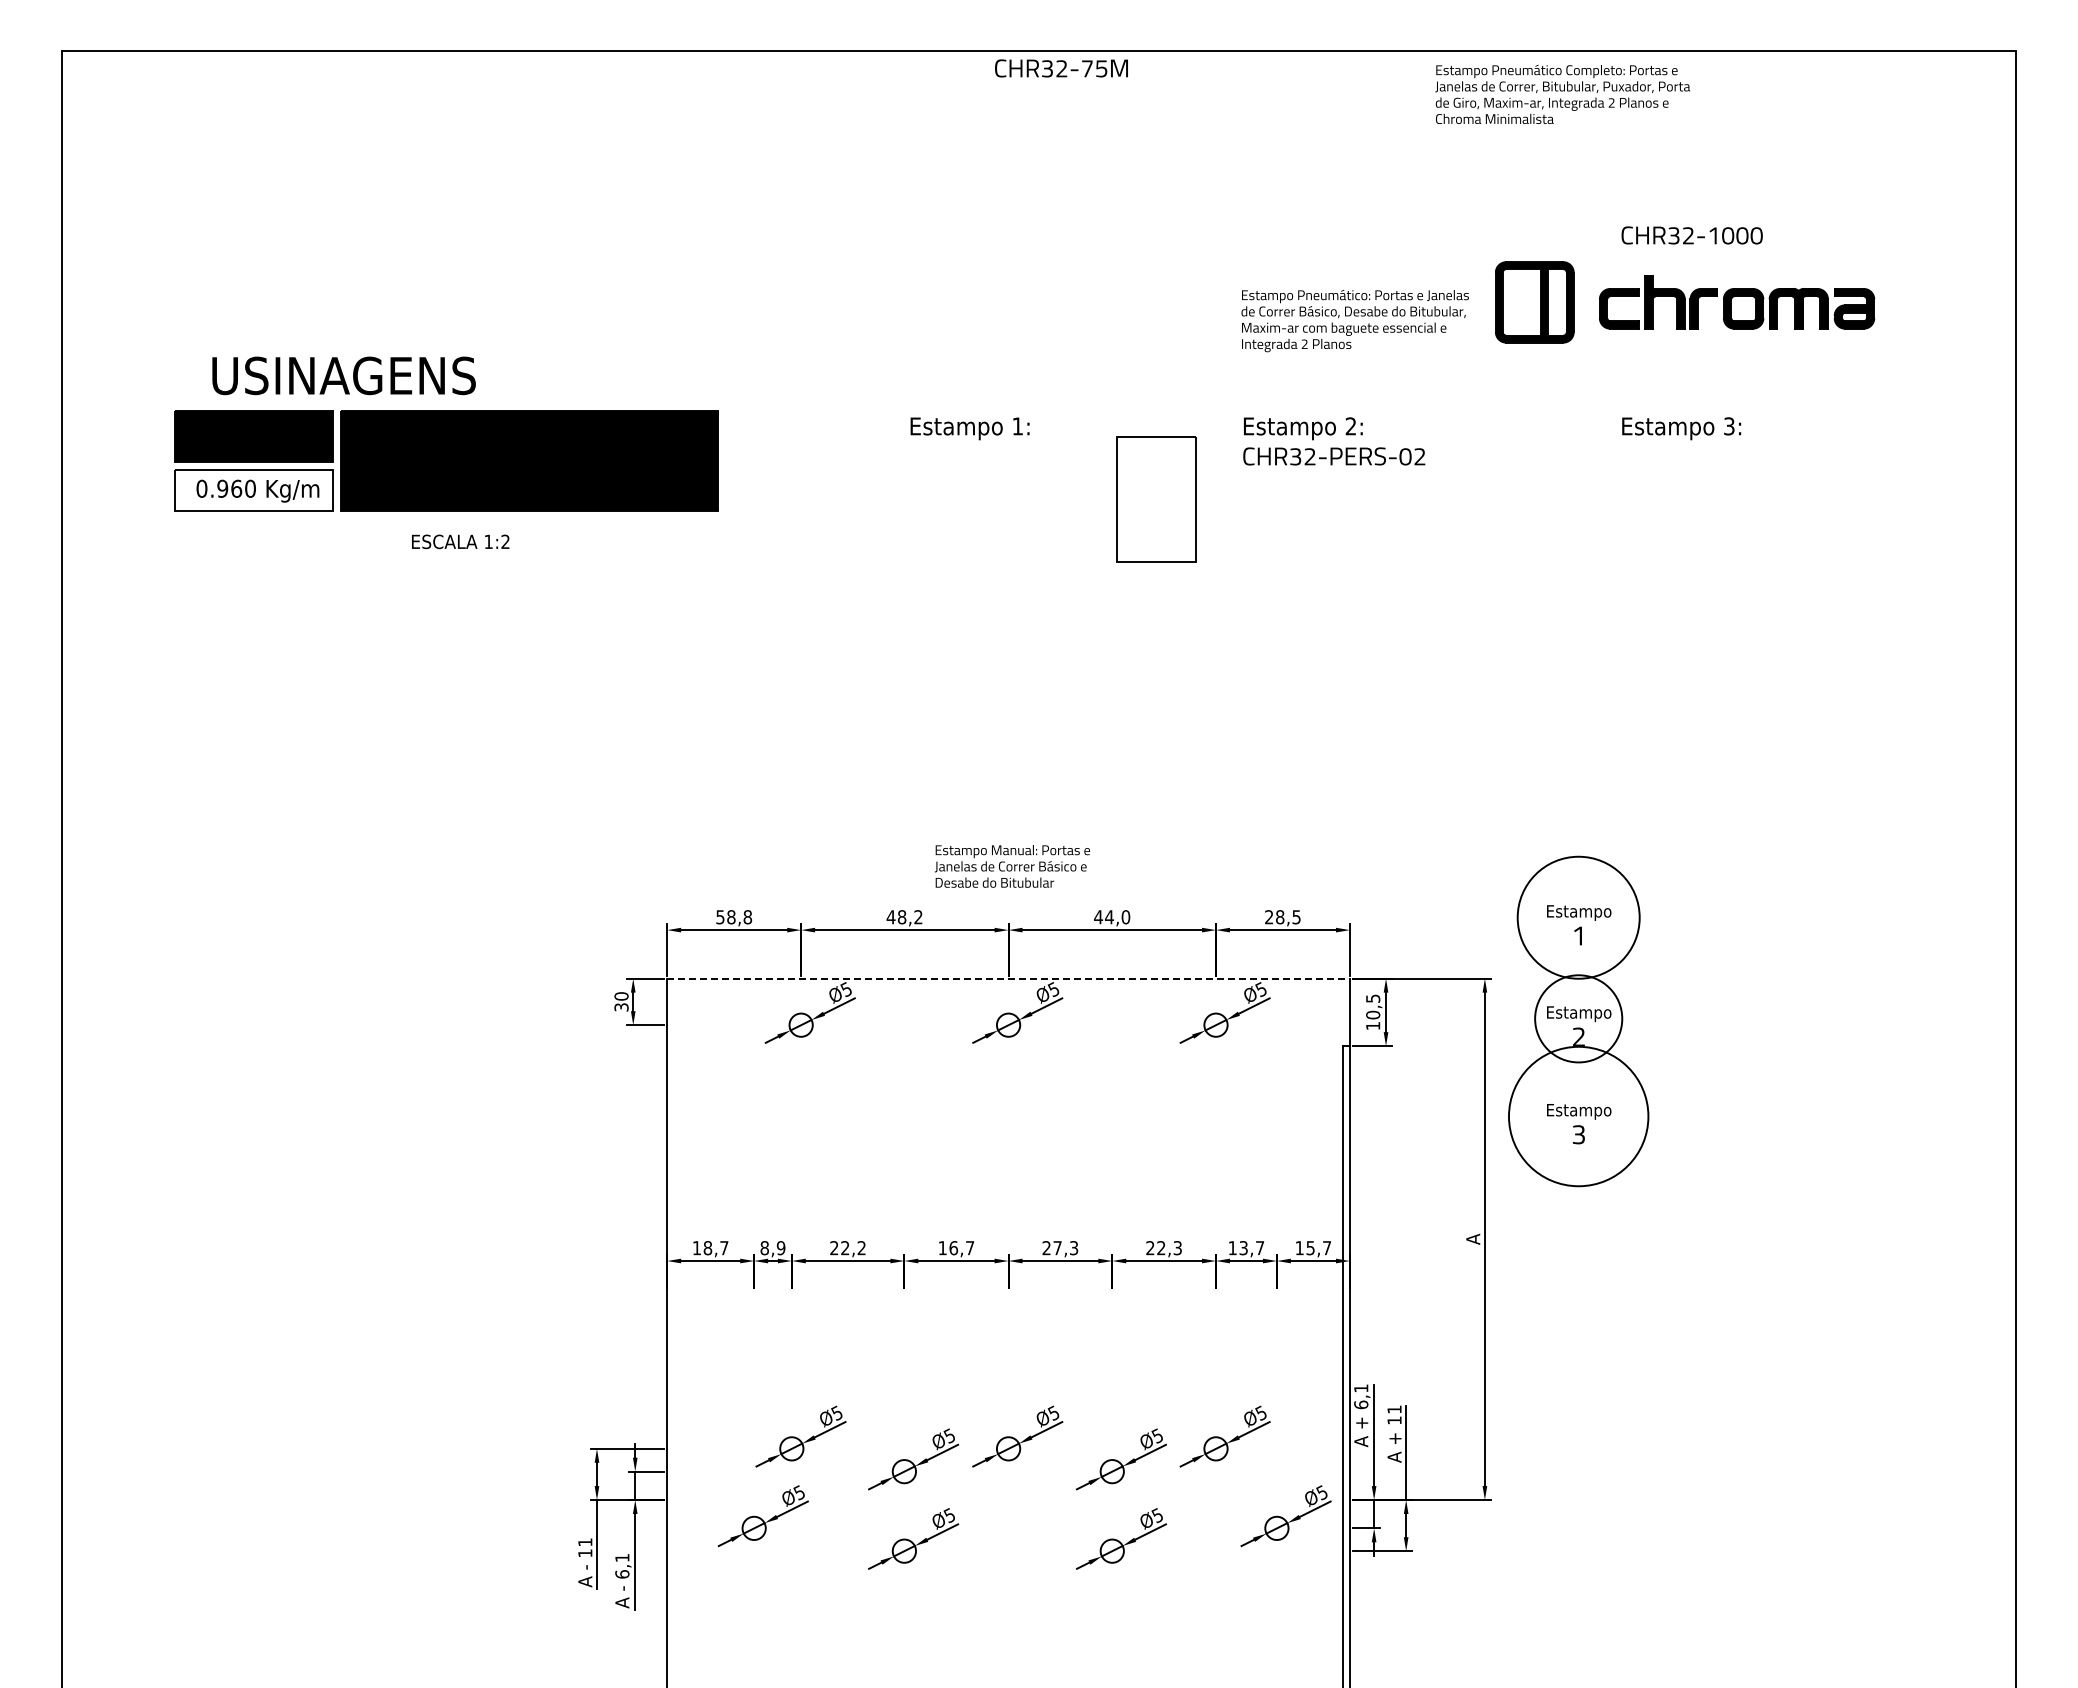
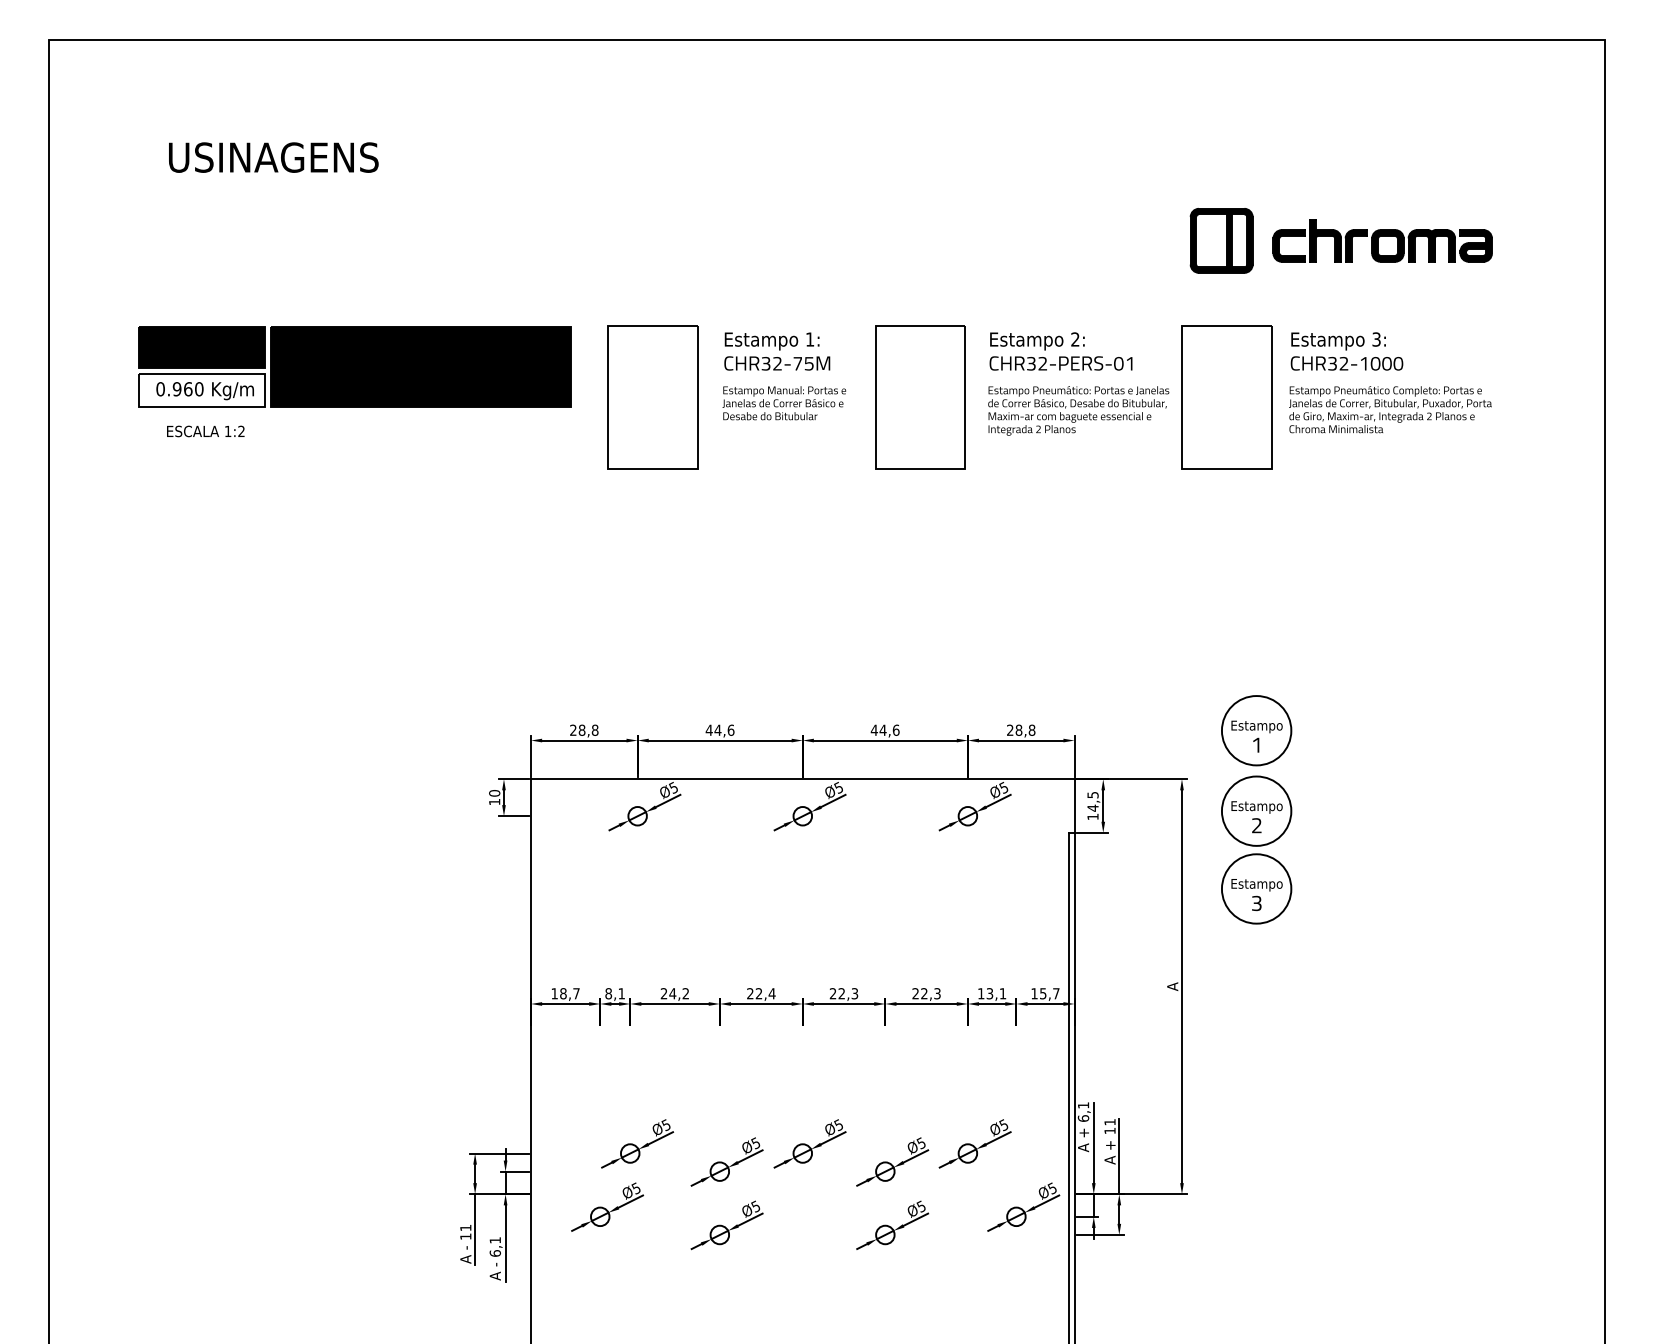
text: (1061, 68) -> (777, 363), moved
text: (1562, 94) -> (1390, 409), moved
text: (1691, 235) -> (1346, 363), moved
text: (1354, 321) -> (1078, 411), moved
text: (343, 375) -> (273, 157), moved
text: (1419, 456) -> (1129, 363), CHR32-PERS-02 -> CHR32-PERS-01
part: (820, 499) -> (653, 397), added
part: (1156, 499) -> (920, 397), size x1.43
part: (1541, 499) -> (1227, 397), added
text: (460, 541) -> (205, 431), moved
text: (1012, 866) -> (784, 403), moved
text: (720, 917) -> (573, 730), 58,8 -> 28,8
text: (909, 917) -> (723, 730), 48,2 -> 44,6
text: (1125, 917) -> (895, 730), 44,0 -> 44,6
text: (1296, 917) -> (1031, 730), 28,5 -> 28,8
circle: (1578, 917) -> (1256, 730), size x0.71
line: (1009, 978) -> (803, 779), dashed -> solid
text: (621, 1007) -> (494, 802), 30 -> 10
text: (1373, 1014) -> (1093, 807), 10,5 -> 14,5
circle: (1578, 1116) -> (1256, 888), size x0.62
text: (780, 1248) -> (621, 994), 8,9 -> 8,1
text: (844, 1248) -> (672, 994), 22,2 -> 24,2
text: (956, 1248) -> (761, 994), 16,7 -> 22,4
text: (1057, 1248) -> (841, 994), 27,3 -> 22,3
text: (1260, 1248) -> (1003, 994), 13,7 -> 13,1

